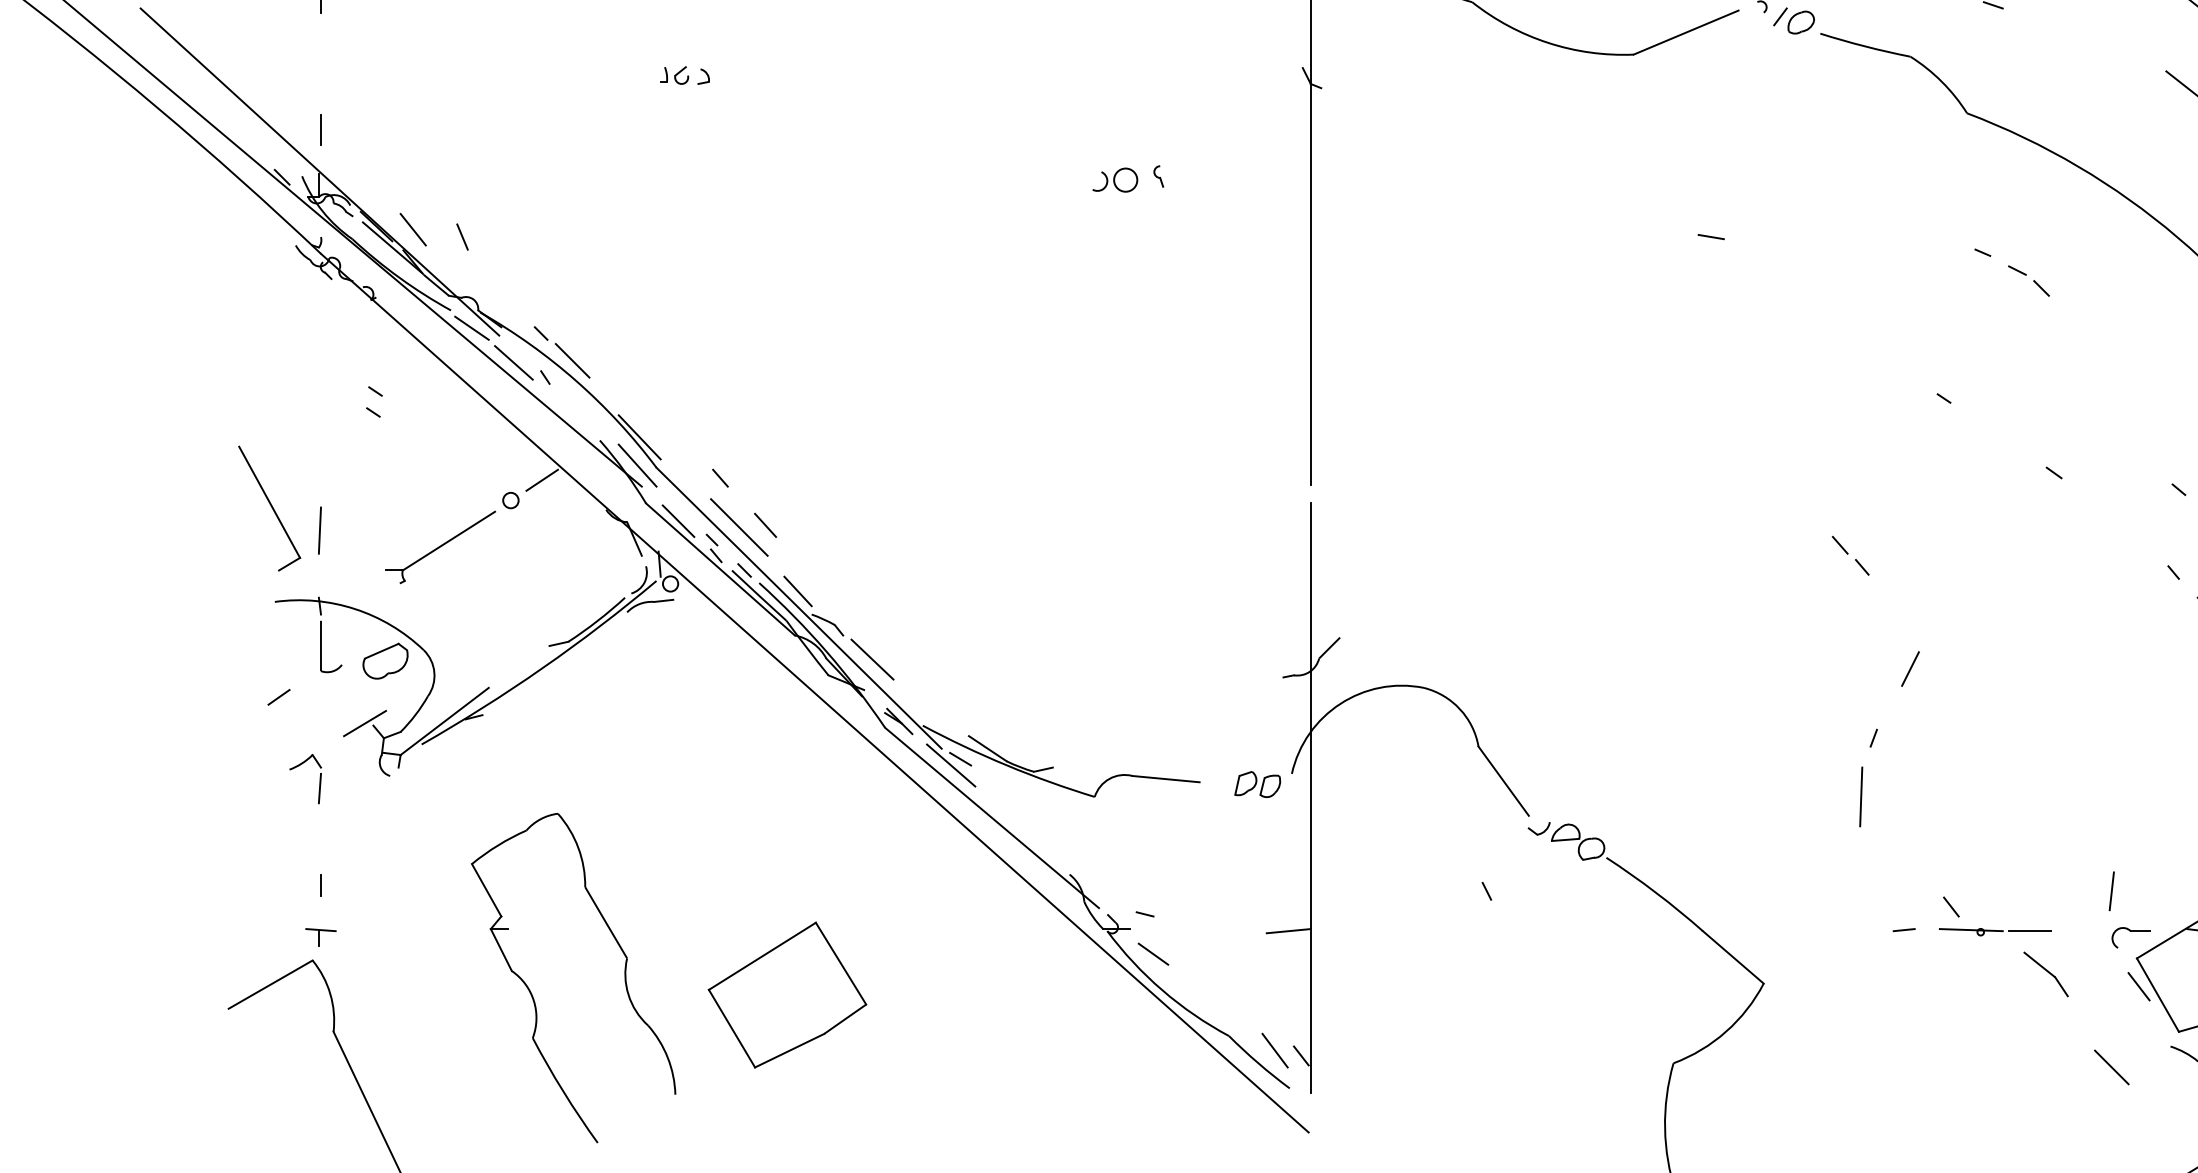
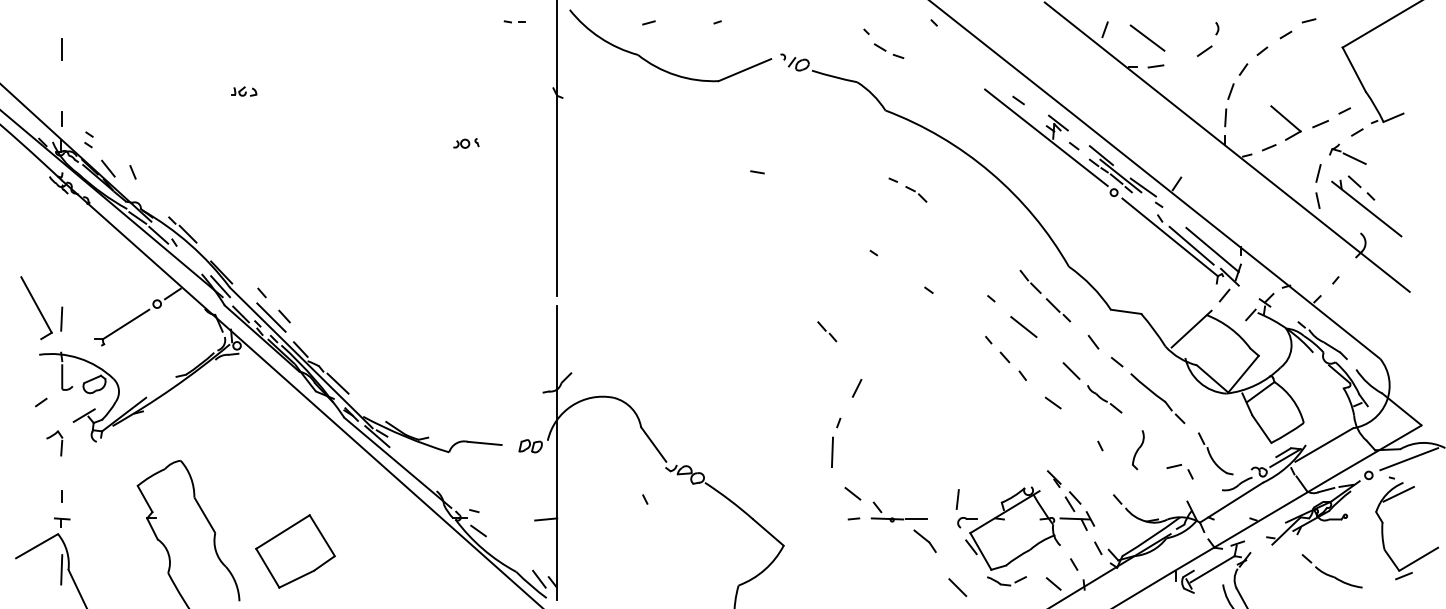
part: (1129, 179) -> (466, 143), size x0.71
part: (373, 401) -> (88, 139), moved
line: (1901, 879) -> (852, 493), added
line: (319, 1031) -> (61, 569), added

